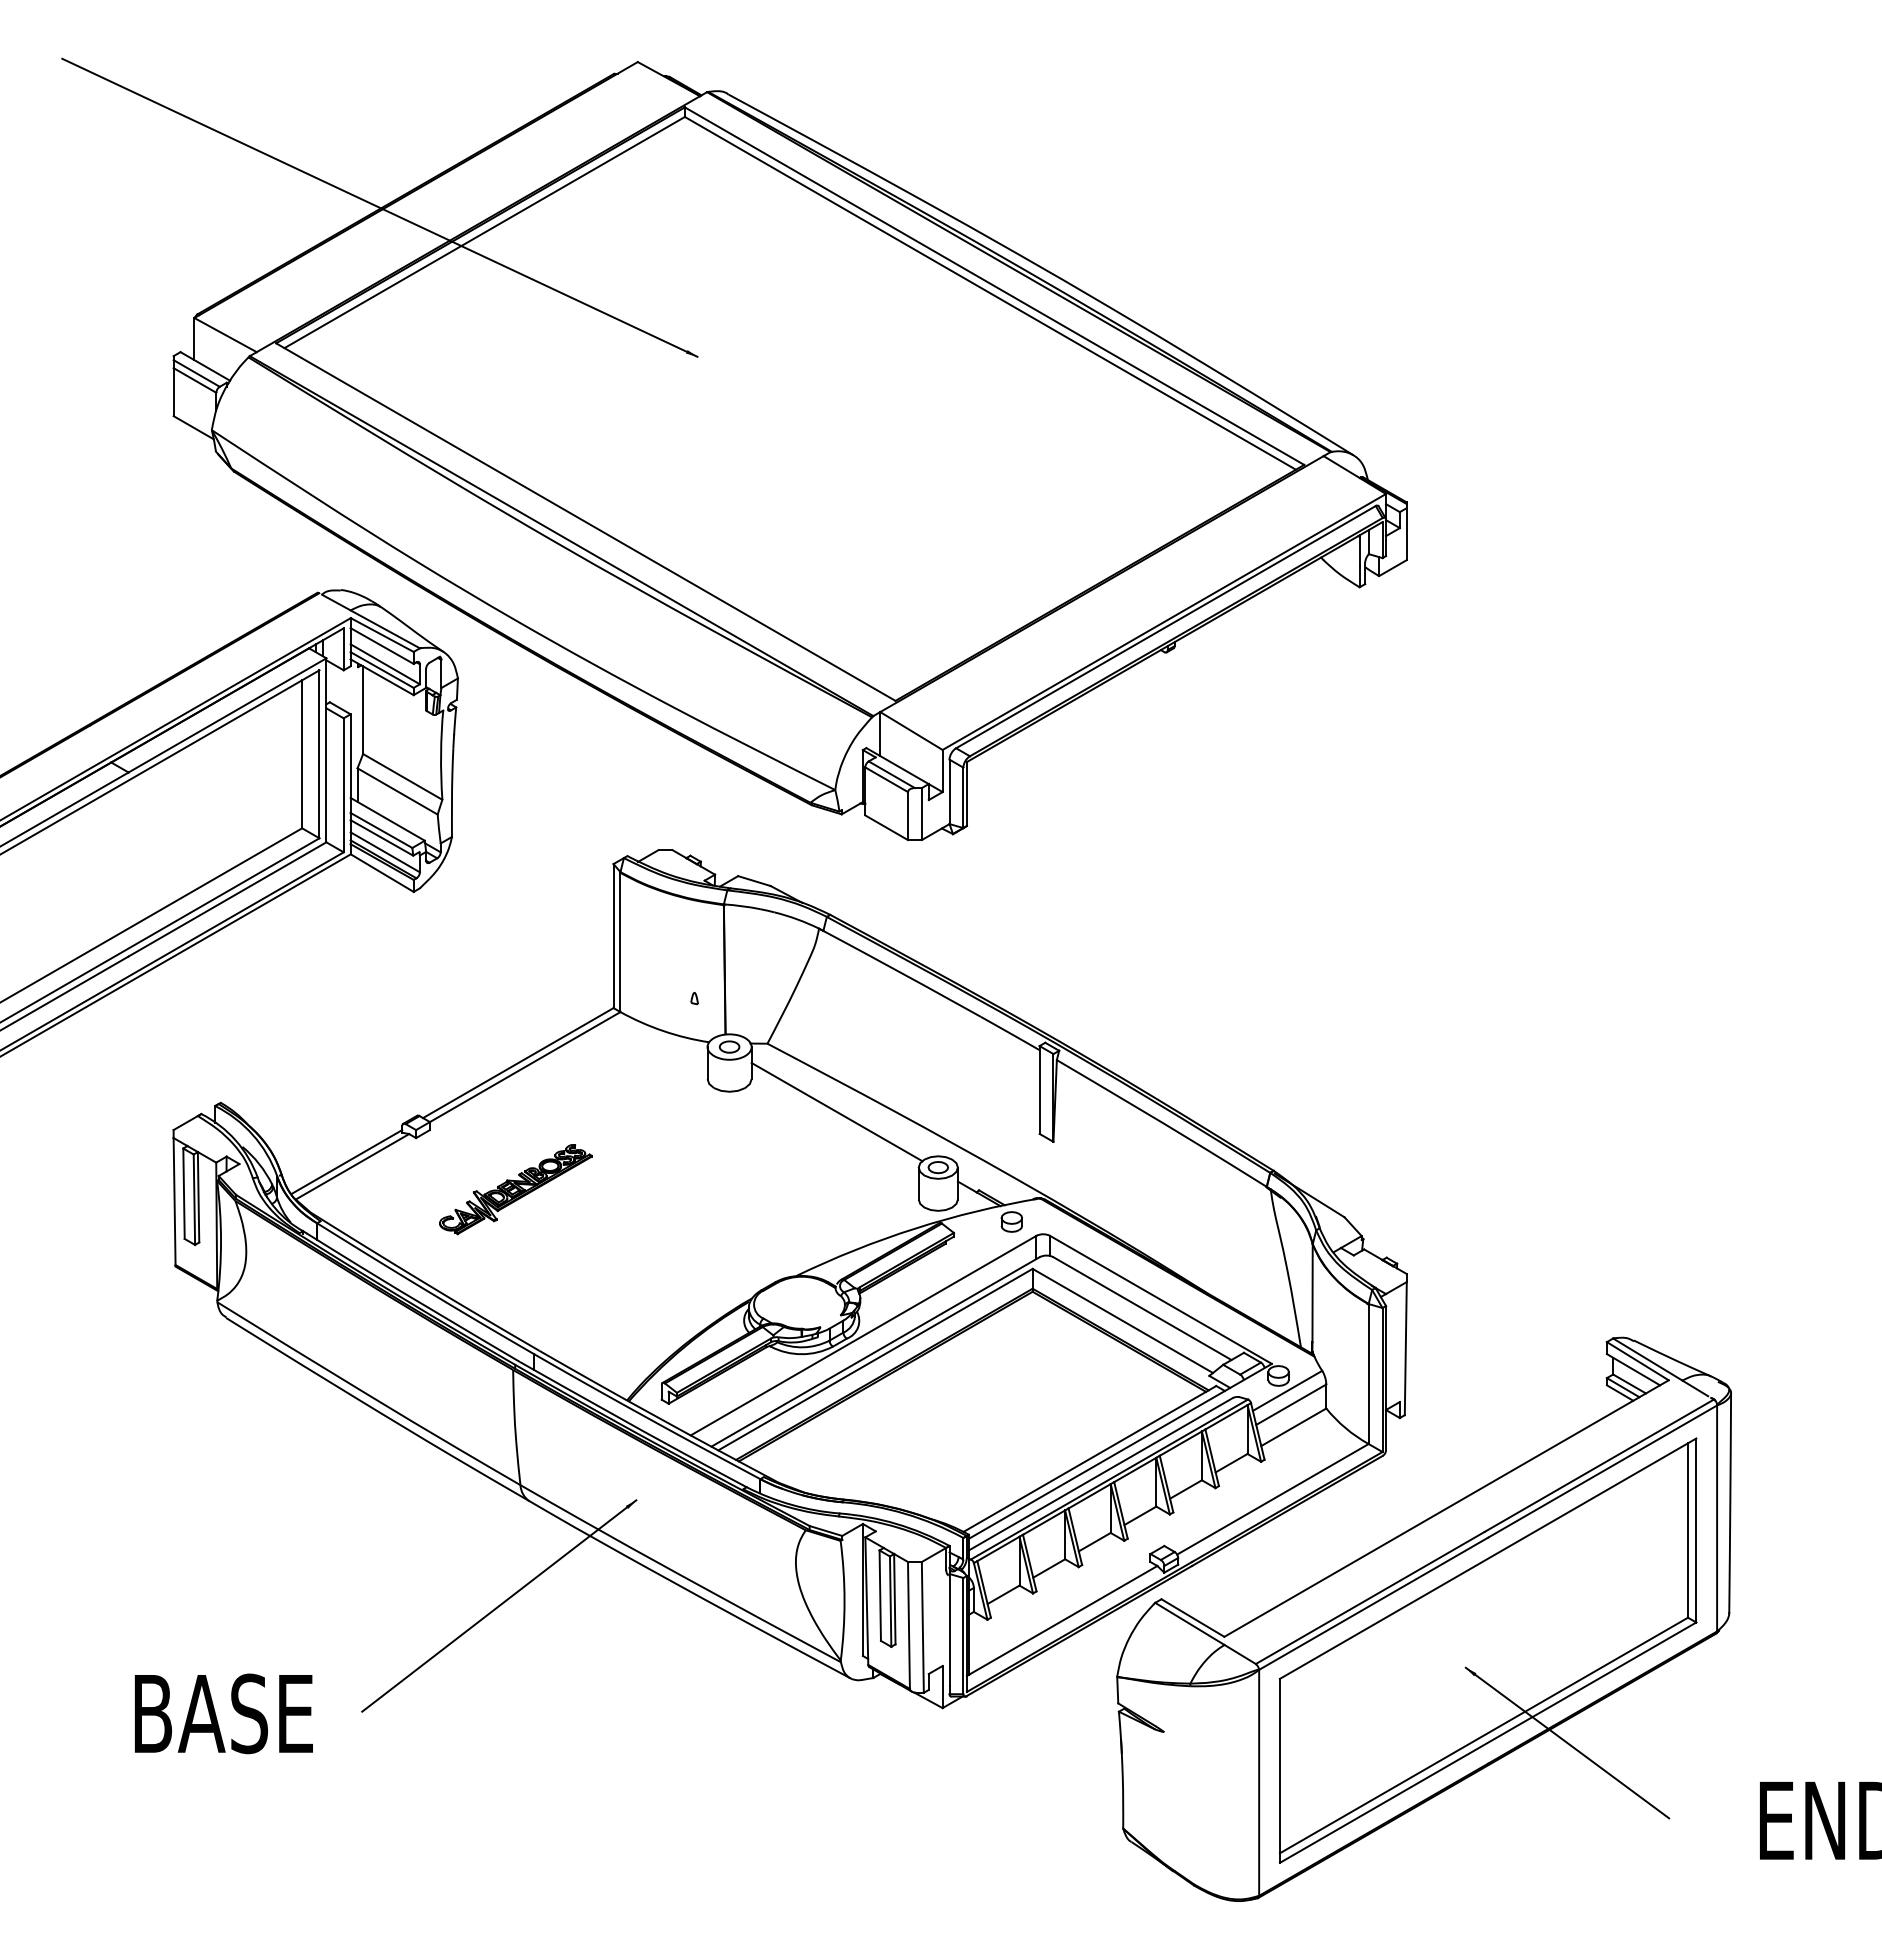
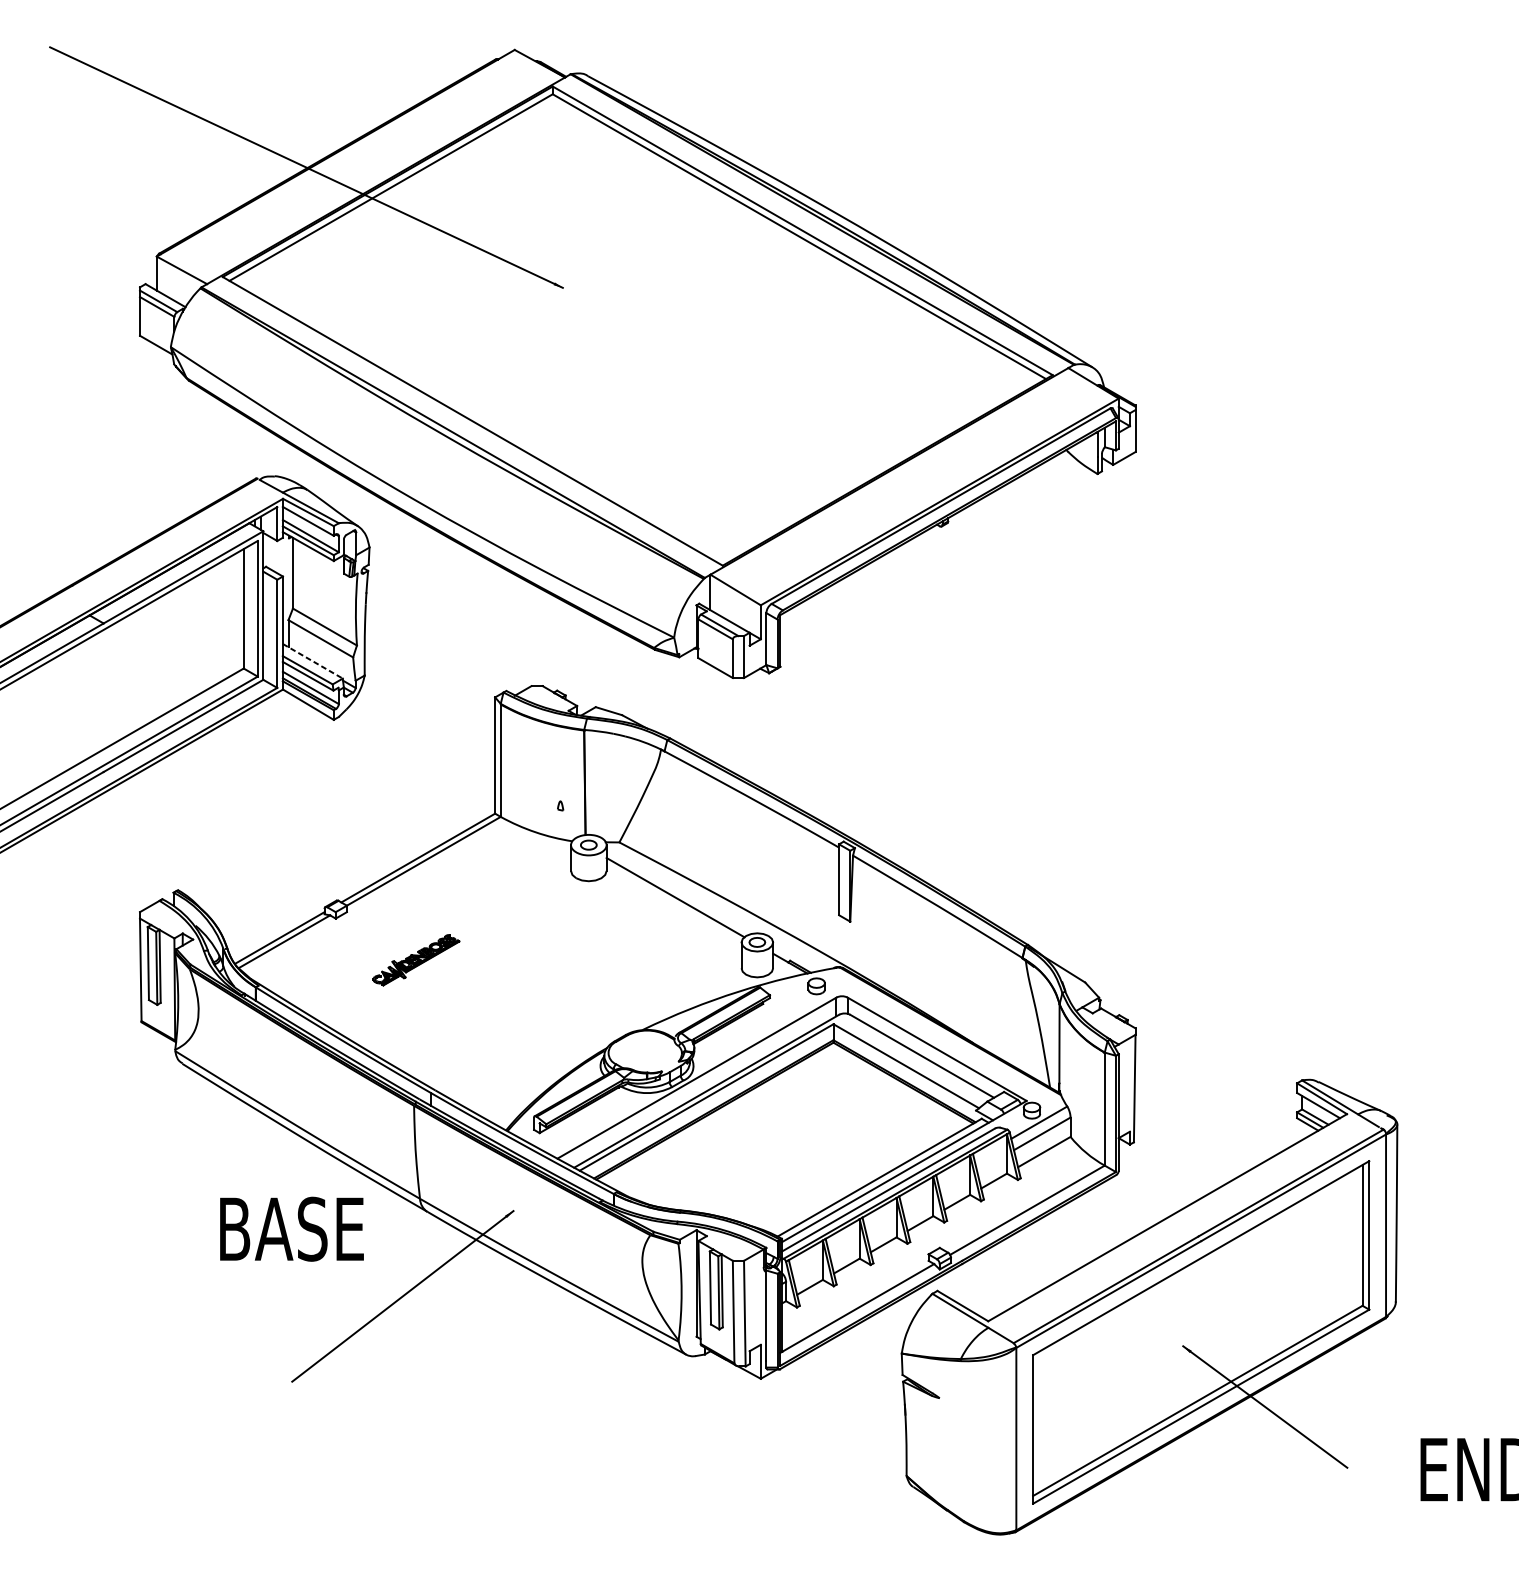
line: (387, 819) -> (312, 661), solid -> dashed
part: (515, 1189) -> (415, 960), size x0.7
text: (223, 1713) -> (291, 1228), moved

